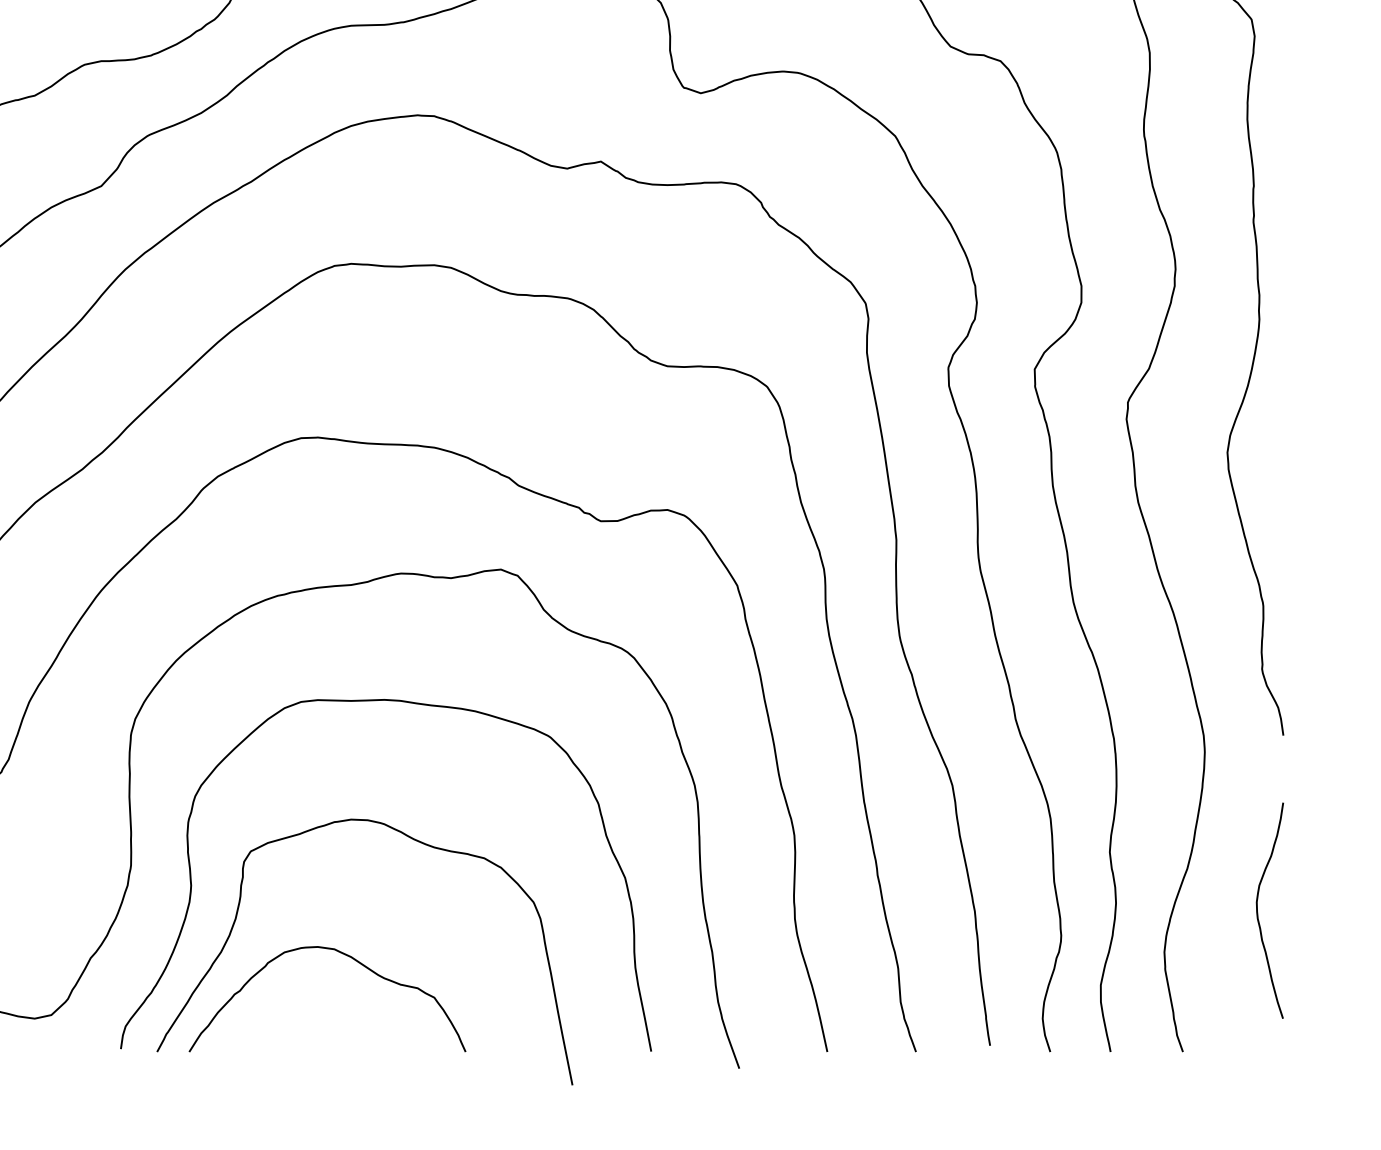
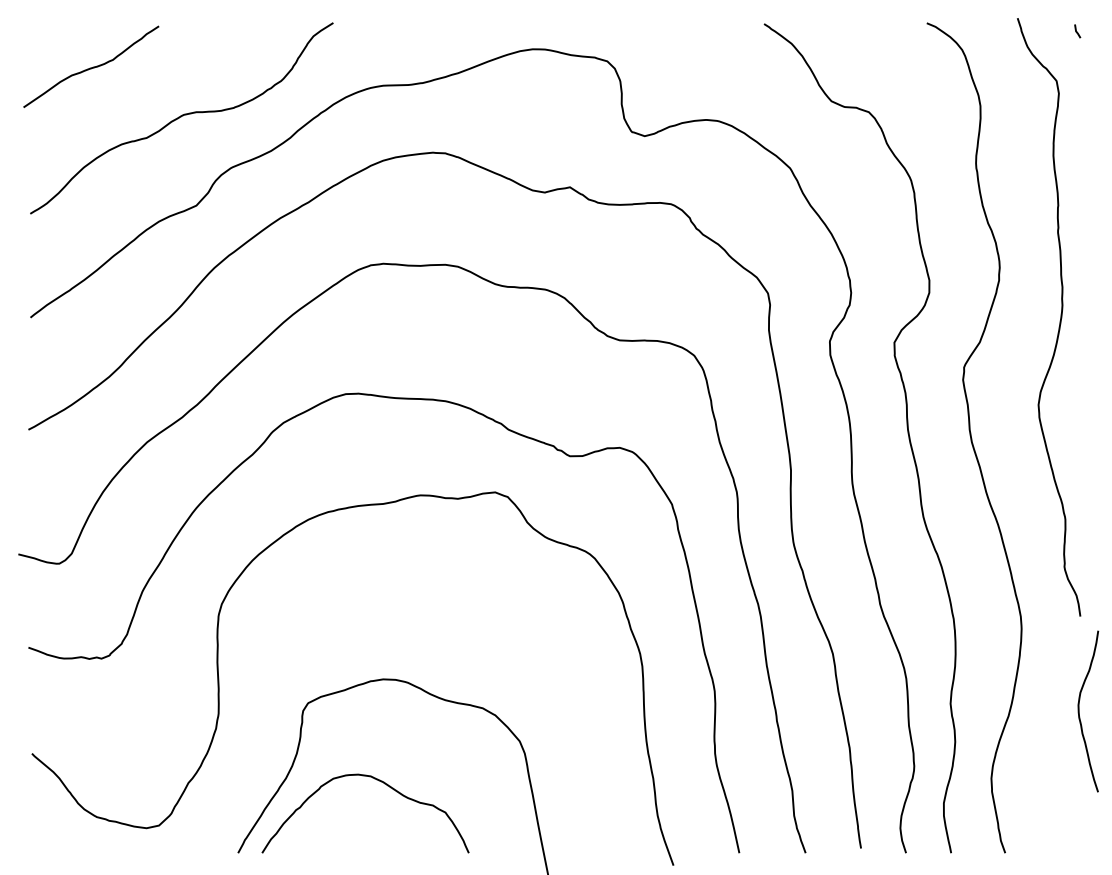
curve: (414, 704) -> (430, 593), removed
curve: (1258, 910) -> (1079, 711), moved

